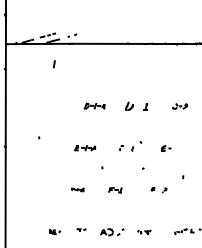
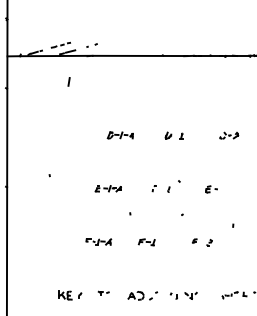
part: (136, 106) -> (173, 135), size x0.62
part: (77, 189) -> (98, 241), size x1.67
part: (144, 231) -> (183, 294), size x1.67
part: (54, 232) -> (69, 296), size x1.67

